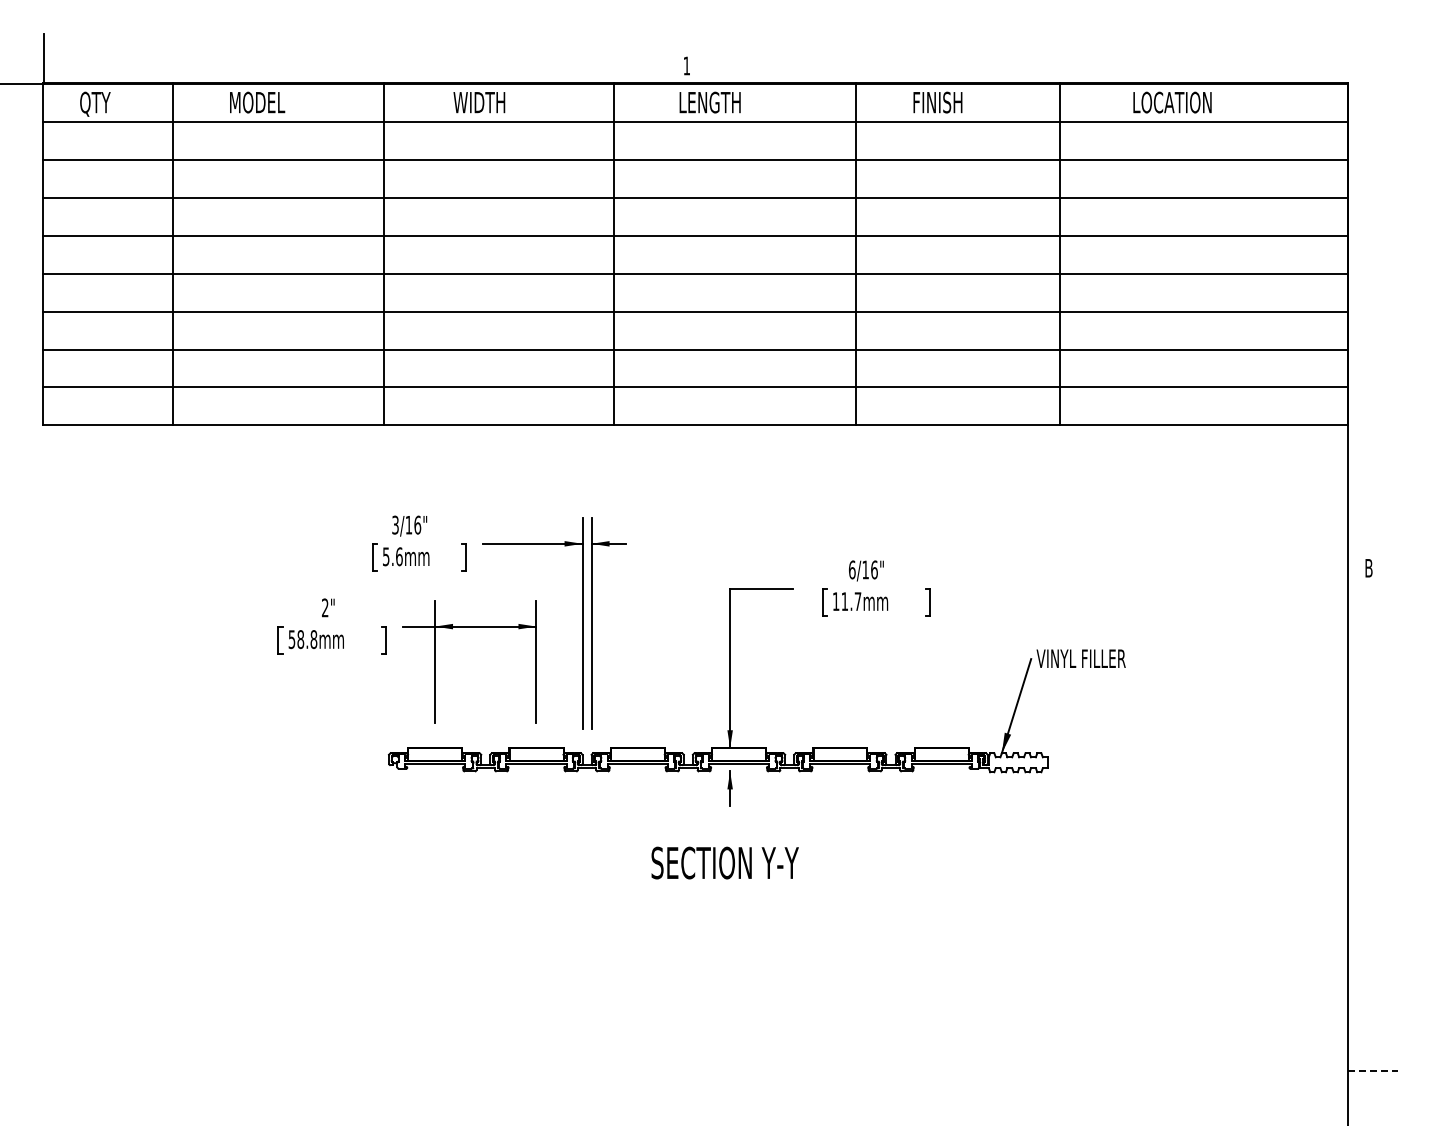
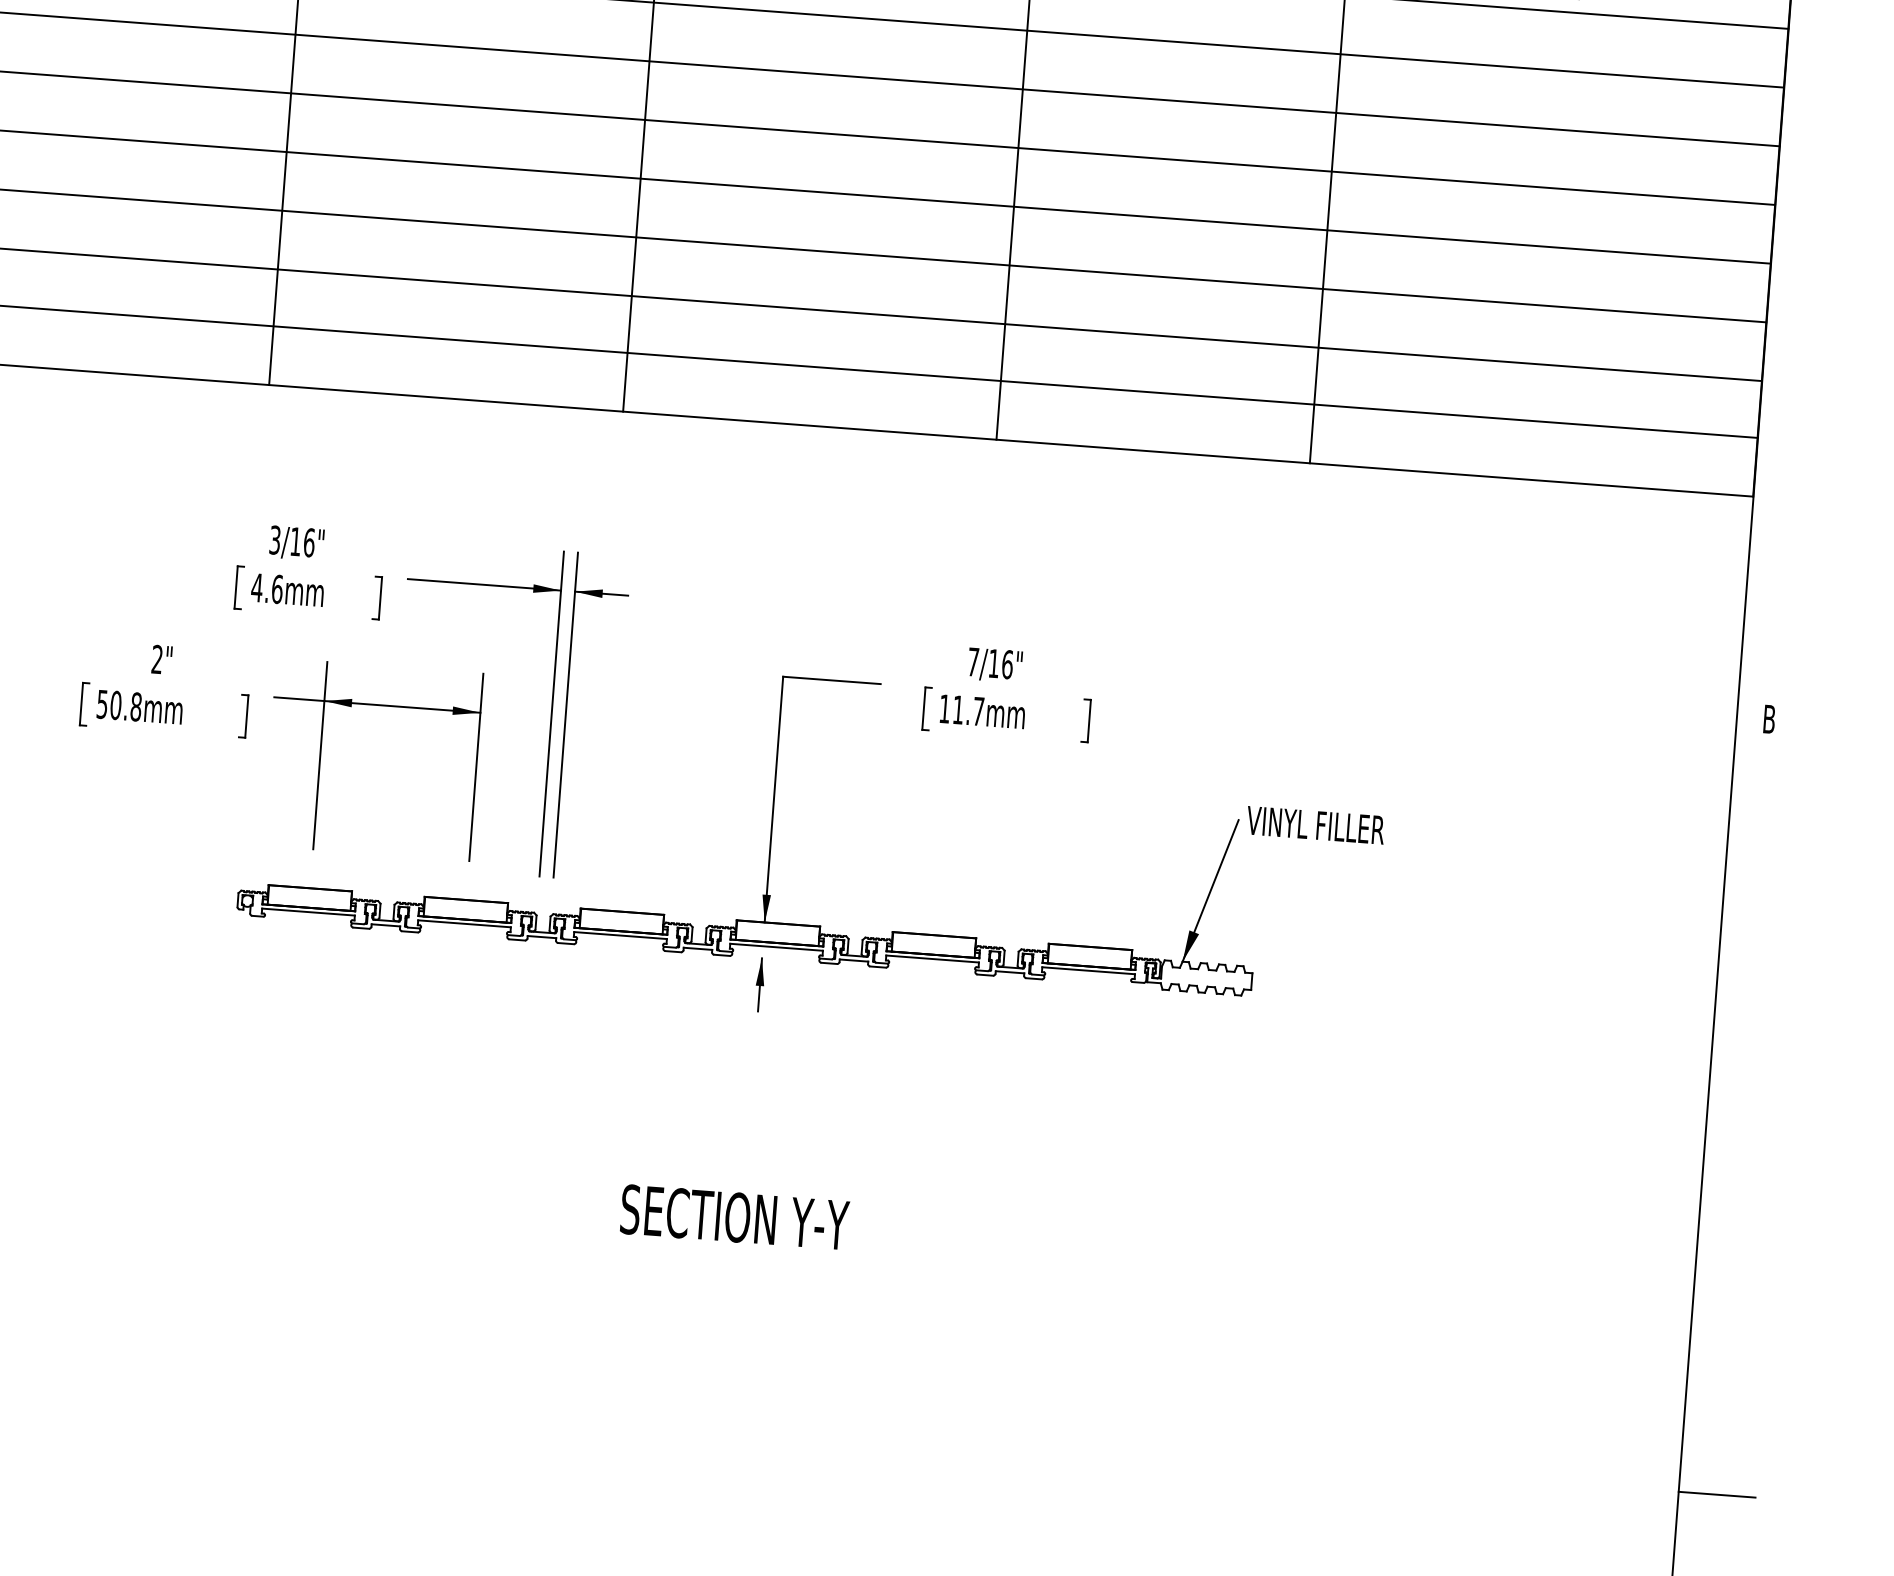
text: (385, 556) -> (256, 587), 5.6mm -> 4.6mm
text: (852, 569) -> (973, 661), 6/16" -> 7/16"
text: (300, 639) -> (115, 705), 58.8mm -> 50.8mm
text: (724, 862) -> (733, 1216), moved
line: (1372, 1071) -> (1716, 1494), dashed -> solid

